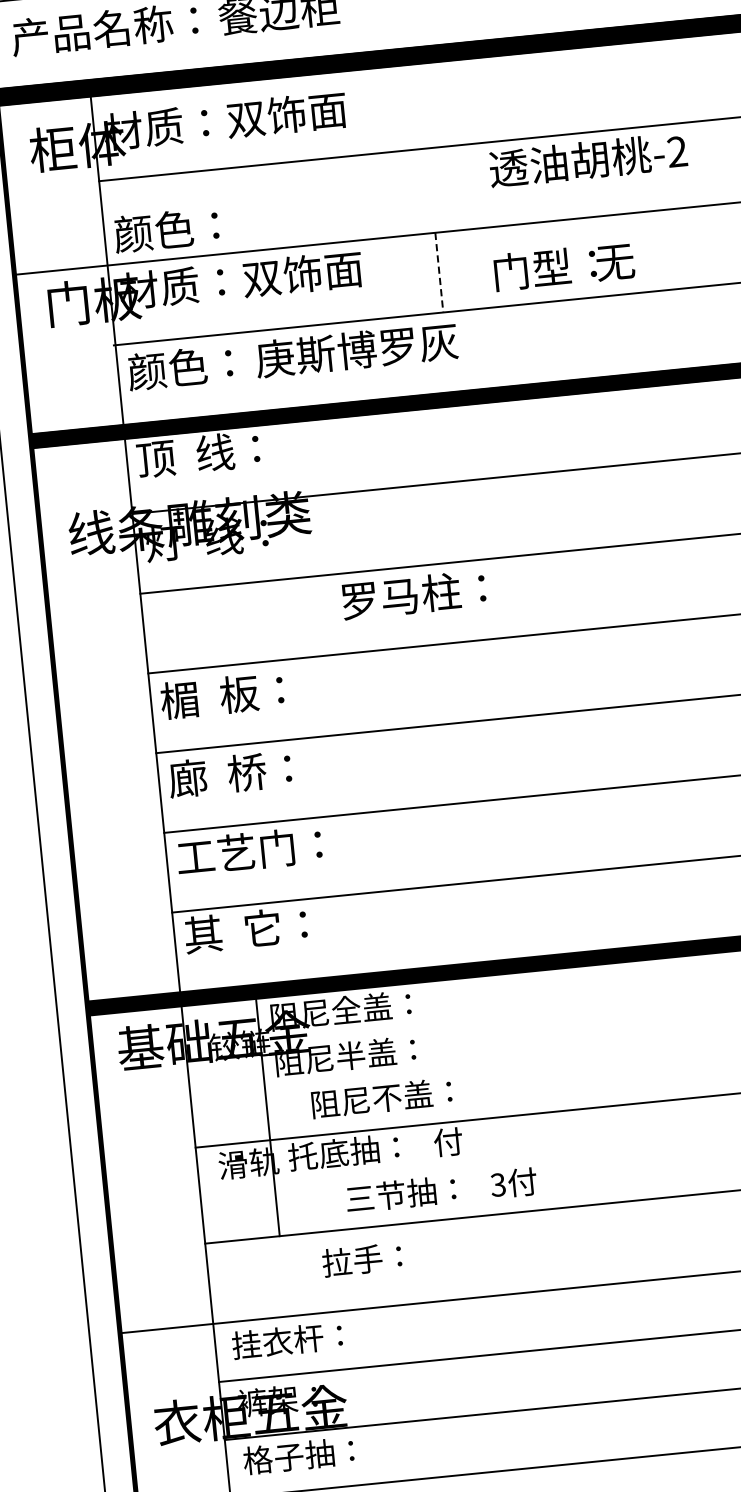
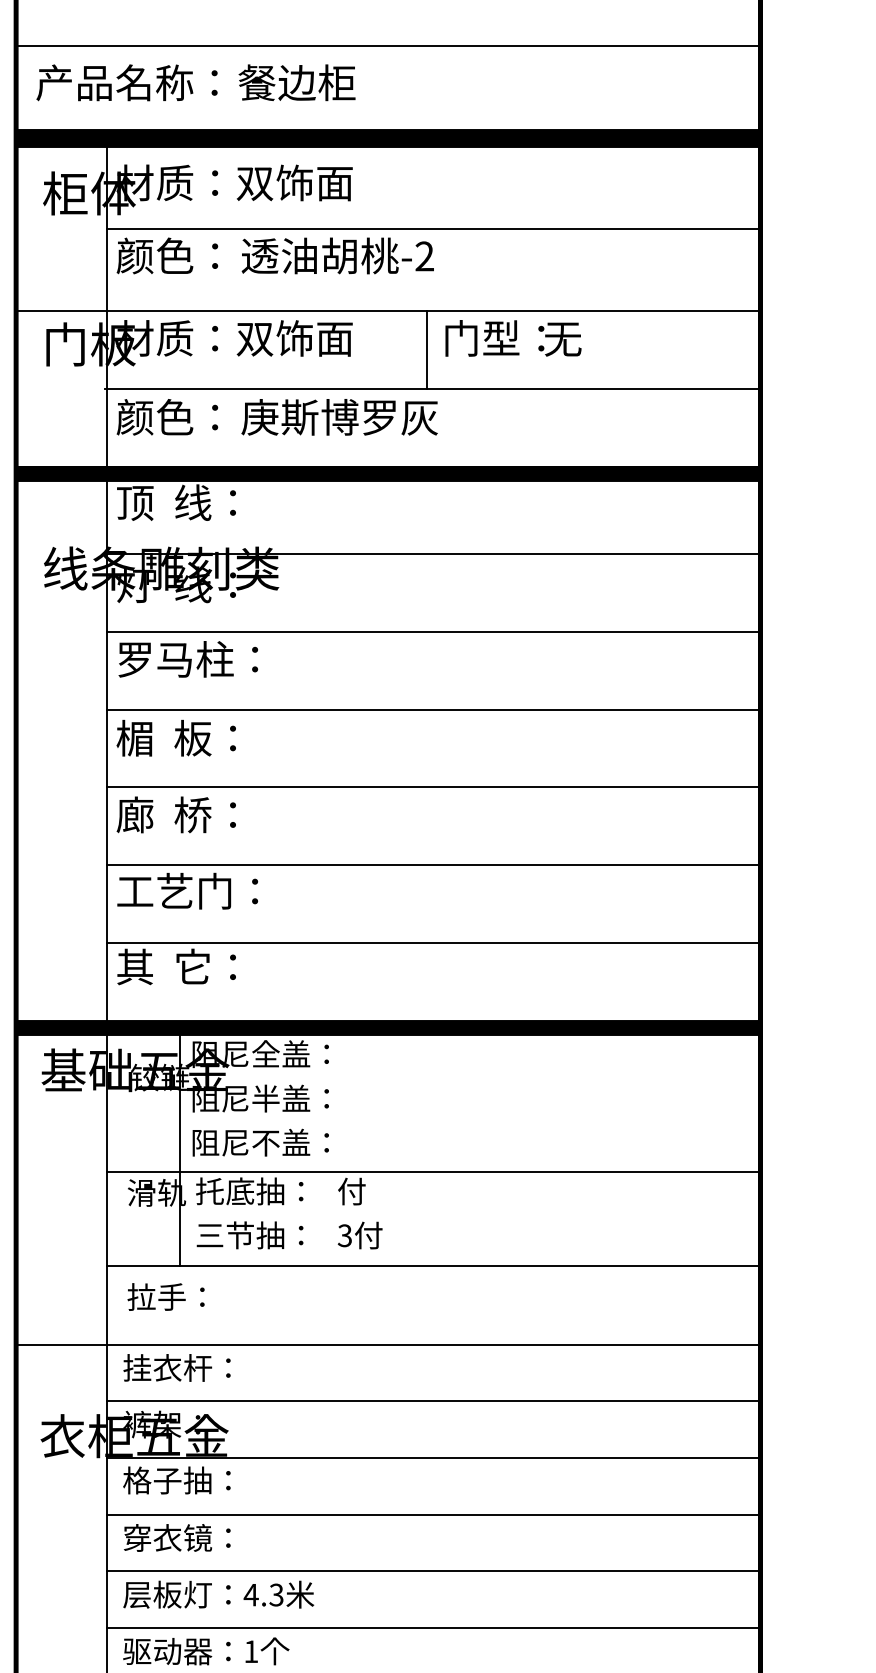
text: (587, 159) -> (337, 255), moved
text: (166, 229) -> (167, 255), moved
text: (564, 266) -> (513, 338), moved
line: (439, 272) -> (427, 350), dashed -> solid
text: (414, 595) -> (188, 659), moved
text: (381, 1098) -> (260, 1142), moved
text: (441, 1190) -> (289, 1235), moved
text: (361, 1259) -> (165, 1296), moved

